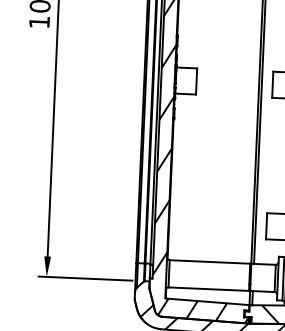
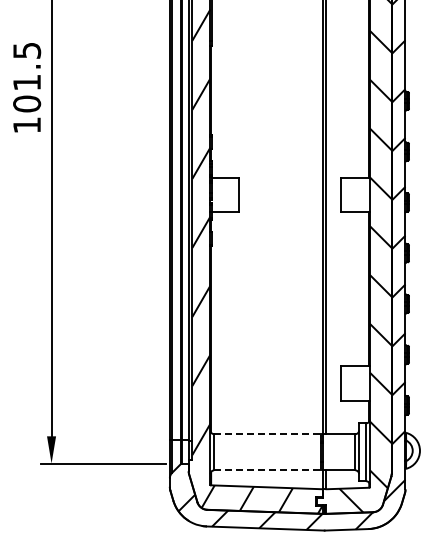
line: (209, 262) -> (267, 434), solid -> dashed
line: (208, 289) -> (267, 470), solid -> dashed

